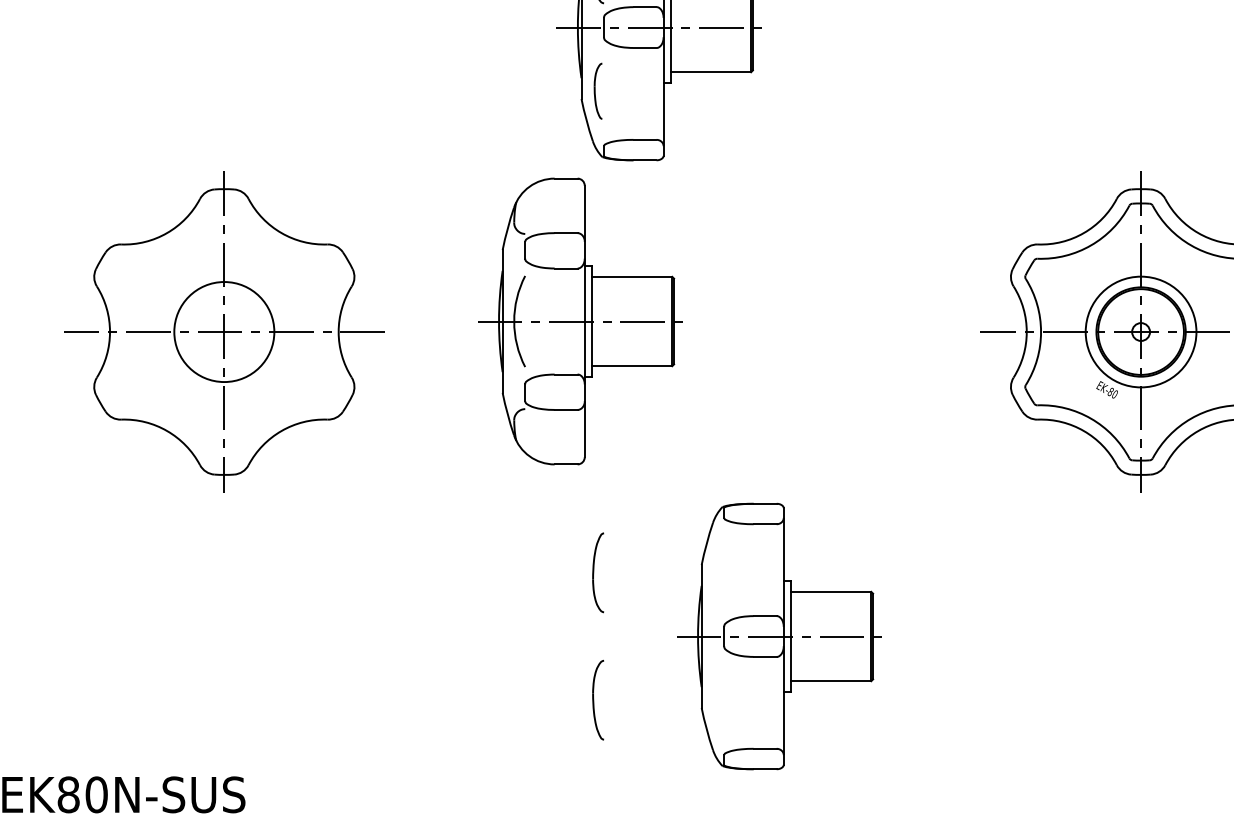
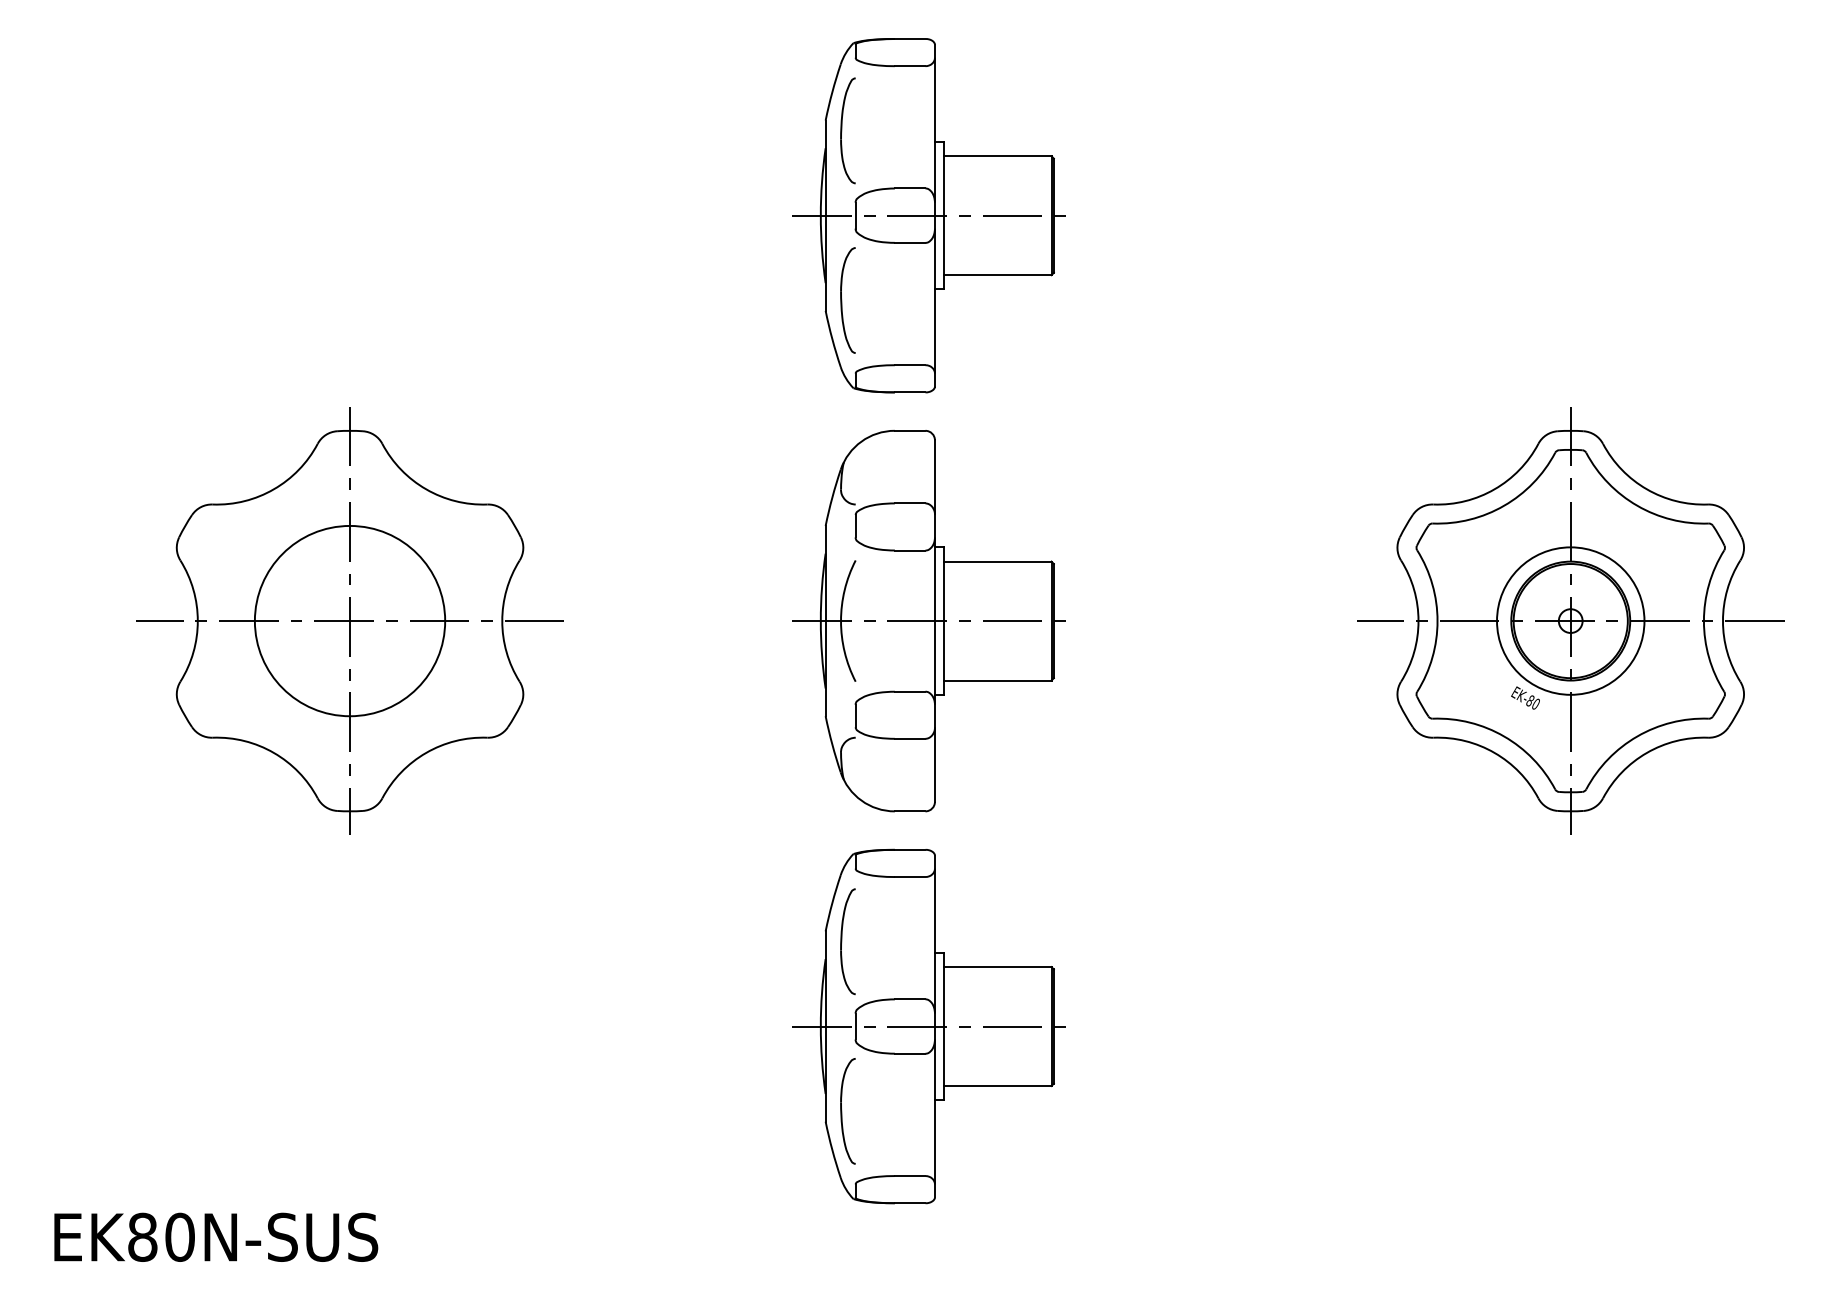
part: (597, 91) -> (847, 300), size x1.43
part: (579, 321) -> (928, 621), moved
circle: (223, 331) -> (349, 620), size x1.43
part: (778, 636) -> (928, 1026), moved

